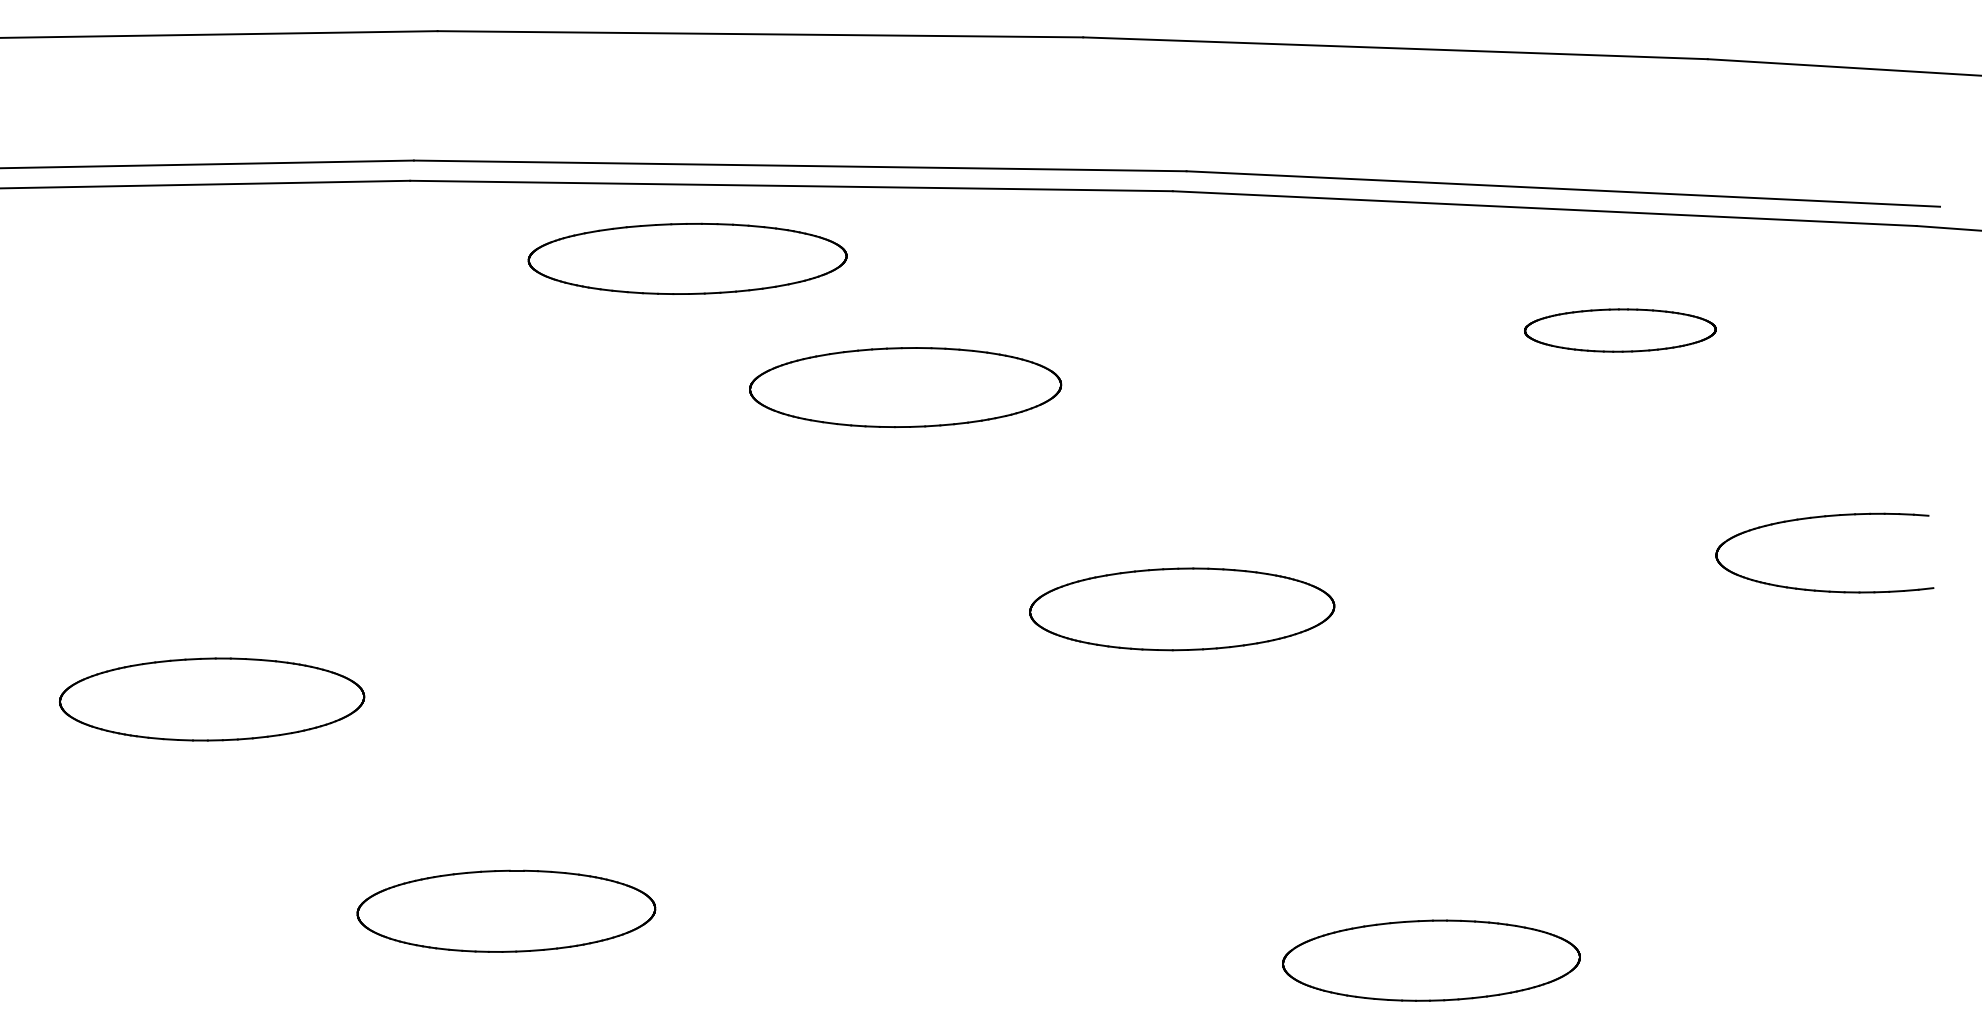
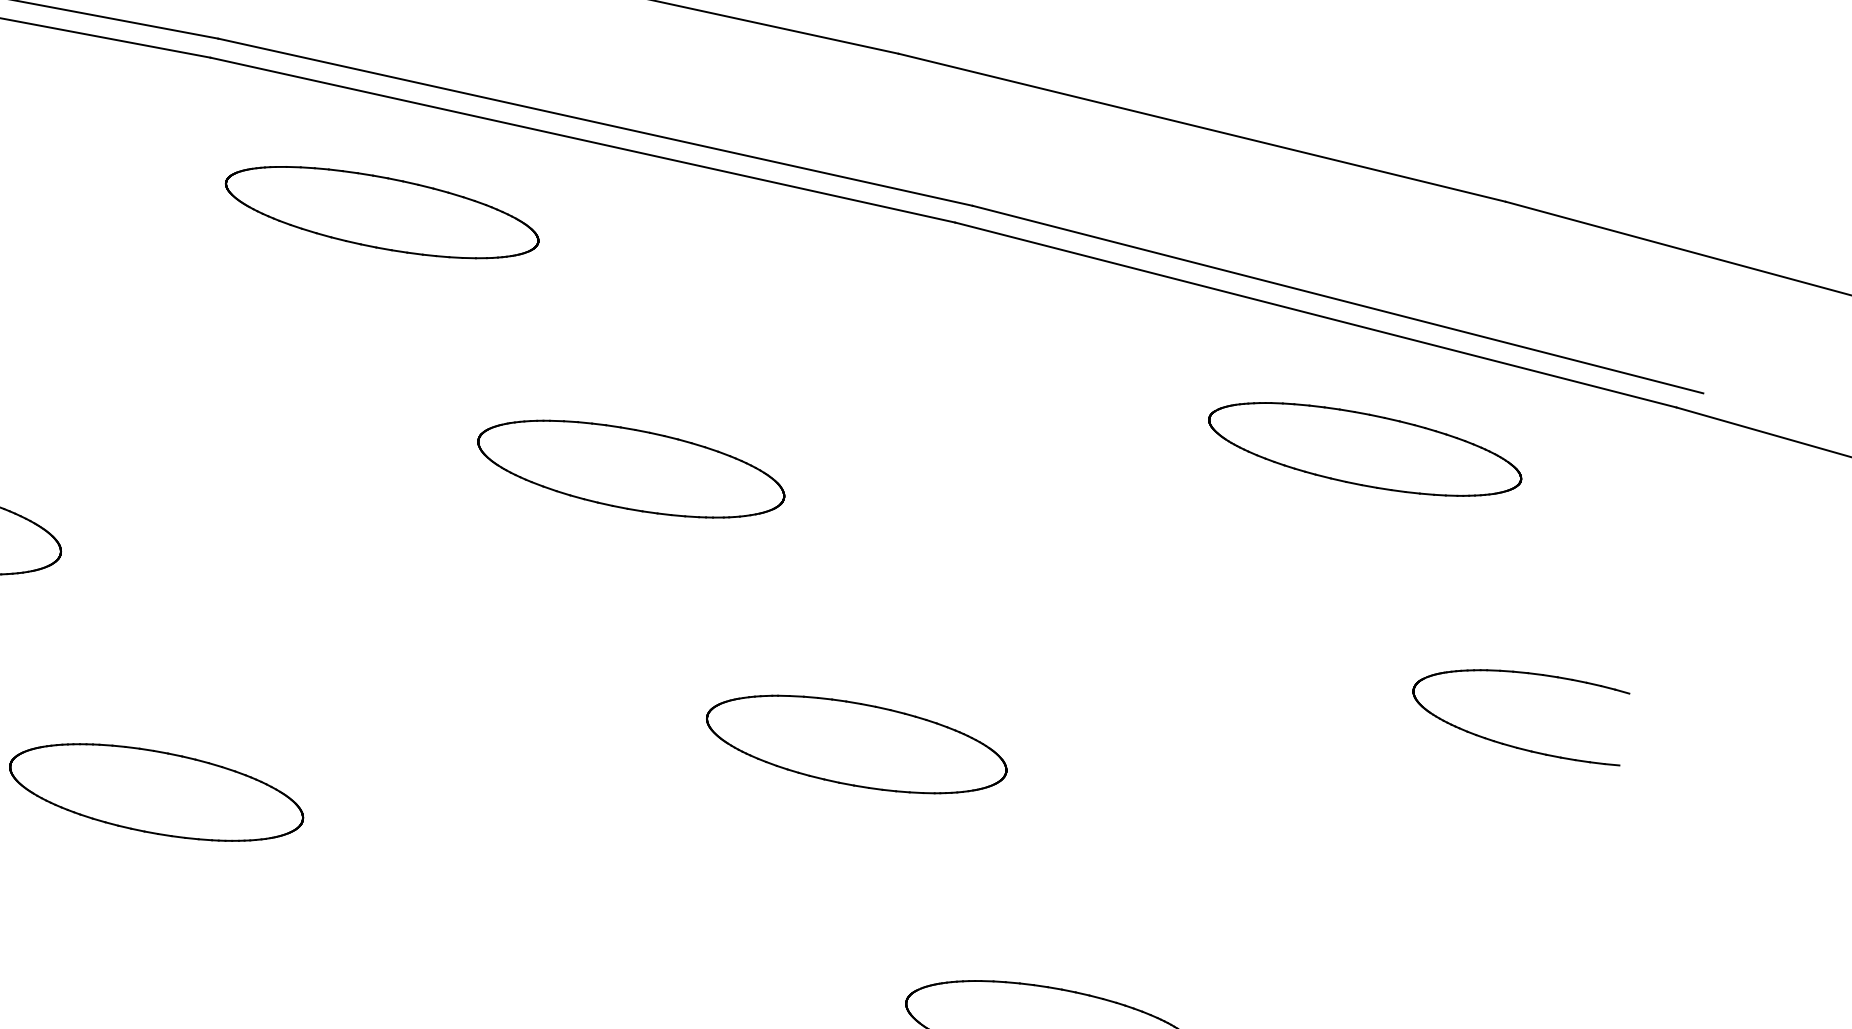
part: (687, 258) -> (382, 212), moved
part: (1620, 330) -> (1365, 449), size x1.67
part: (905, 387) -> (631, 469), moved
part: (1182, 609) -> (856, 744), moved

